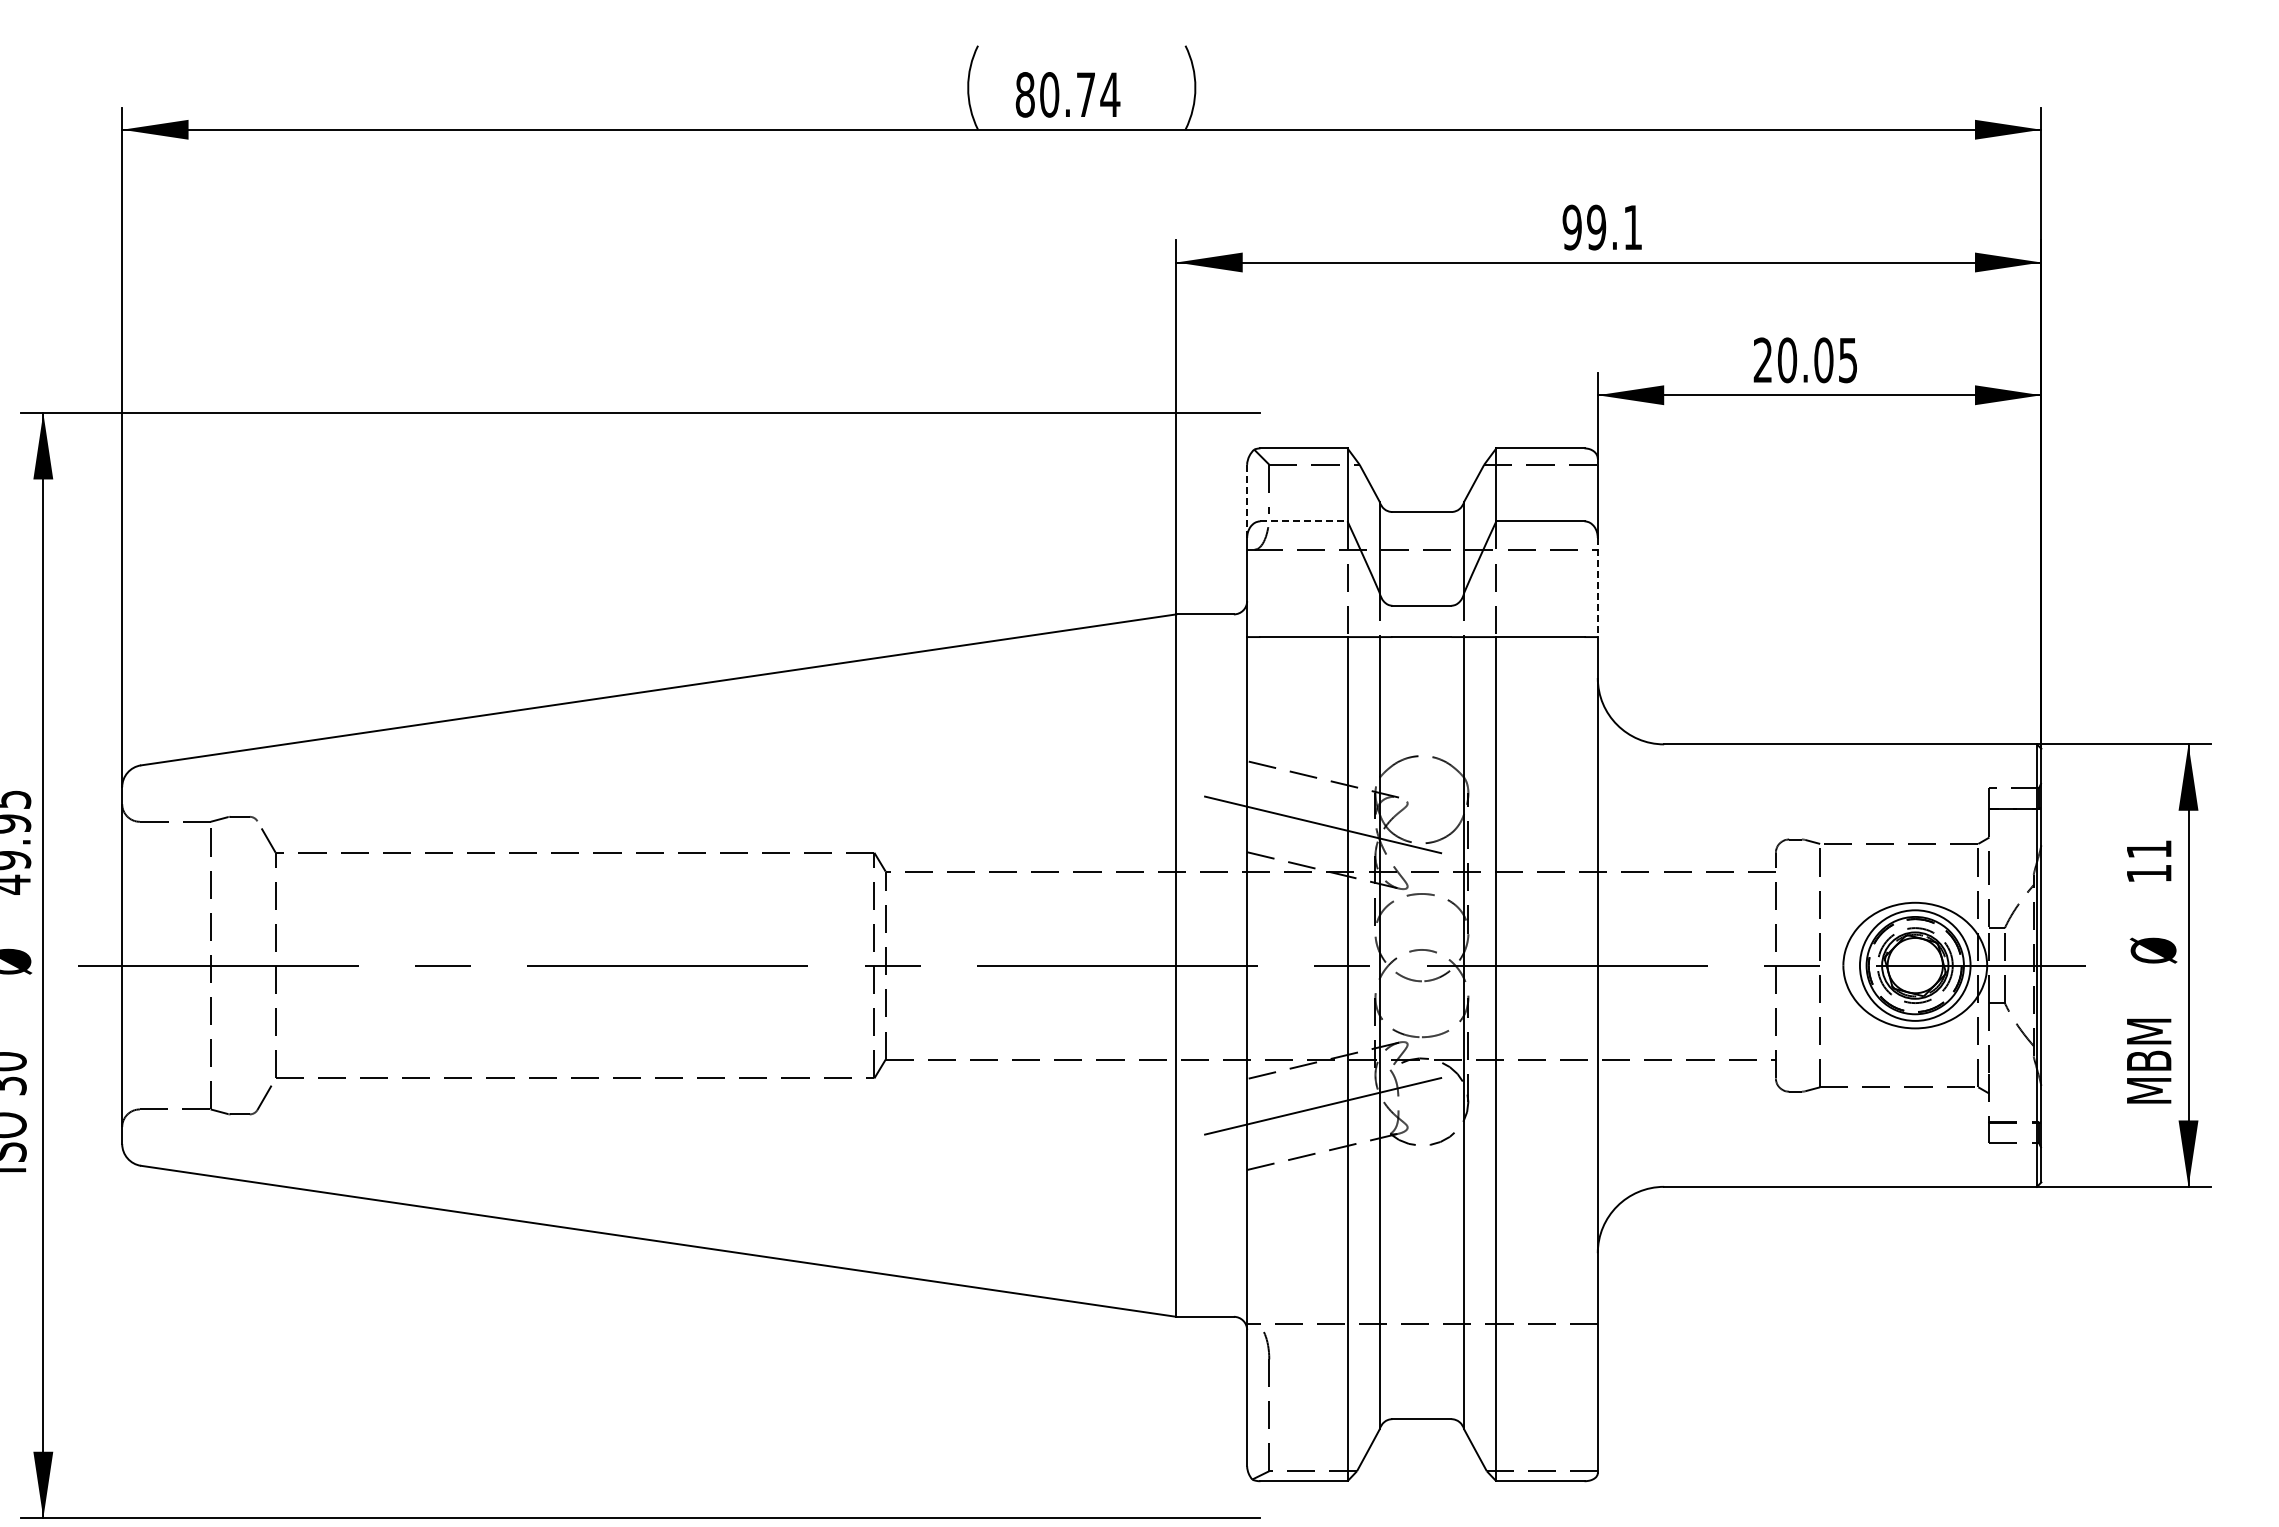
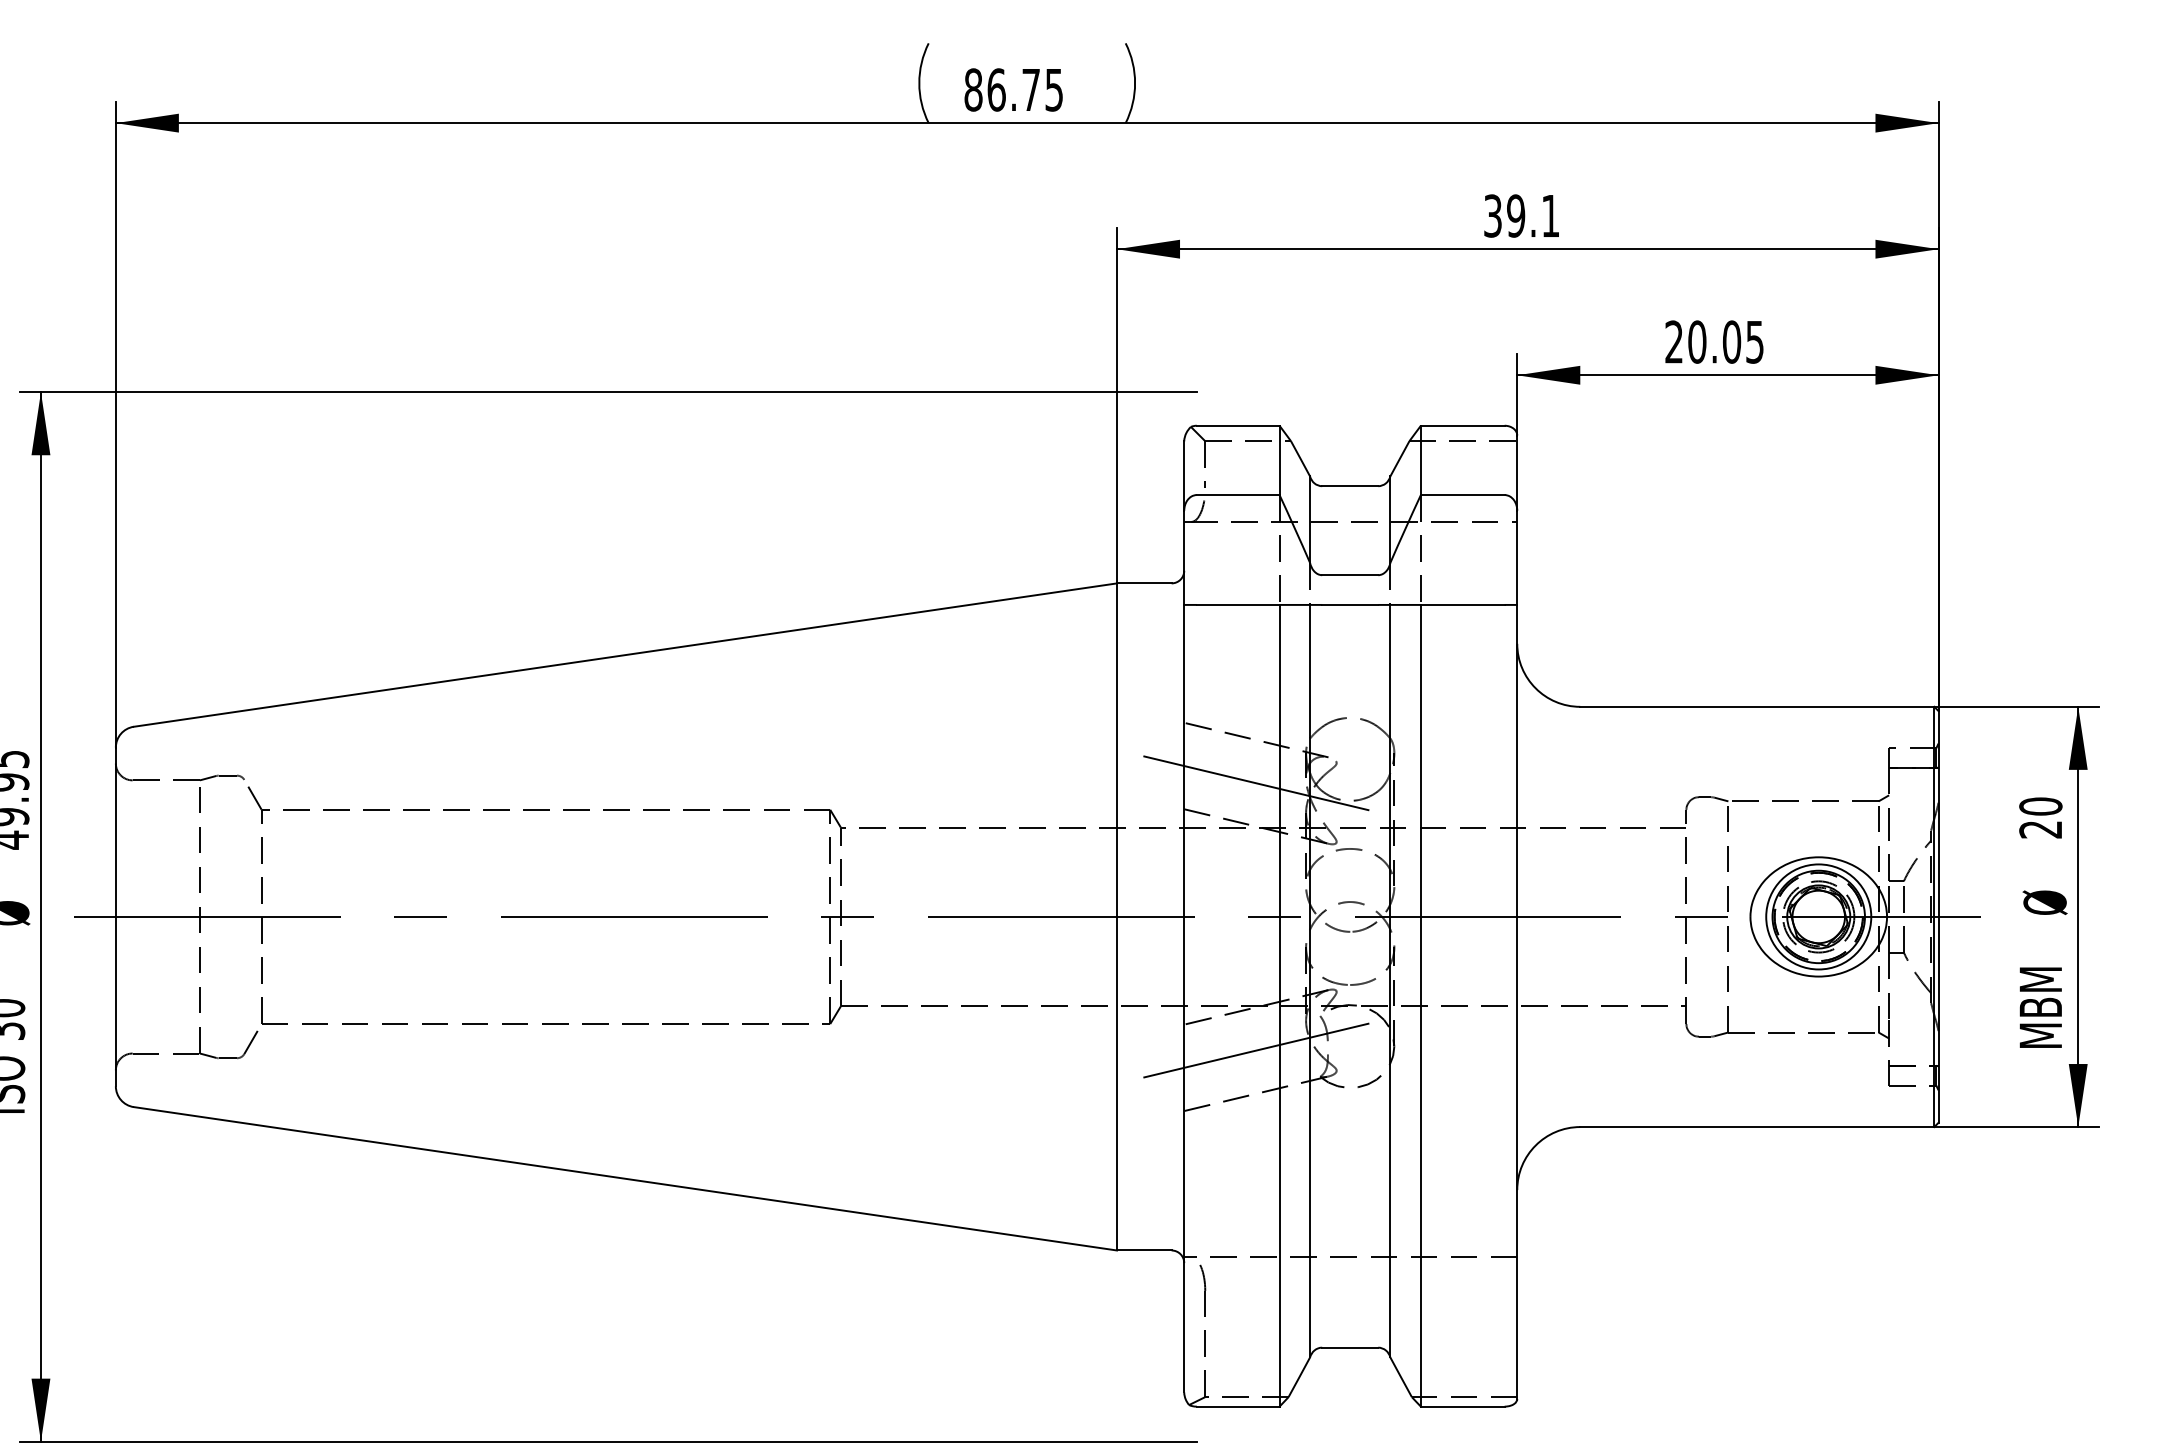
text: (1080, 94) -> (1025, 89), 80.74 -> 86.75
text: (1571, 227) -> (1492, 215), 99.1 -> 39.1
line: (1247, 501) -> (1184, 476), dashed -> solid
line: (1303, 521) -> (1237, 495), dashed -> solid
line: (1597, 587) -> (1516, 557), dashed -> solid
text: (2149, 860) -> (2041, 817), 11 -> 20

